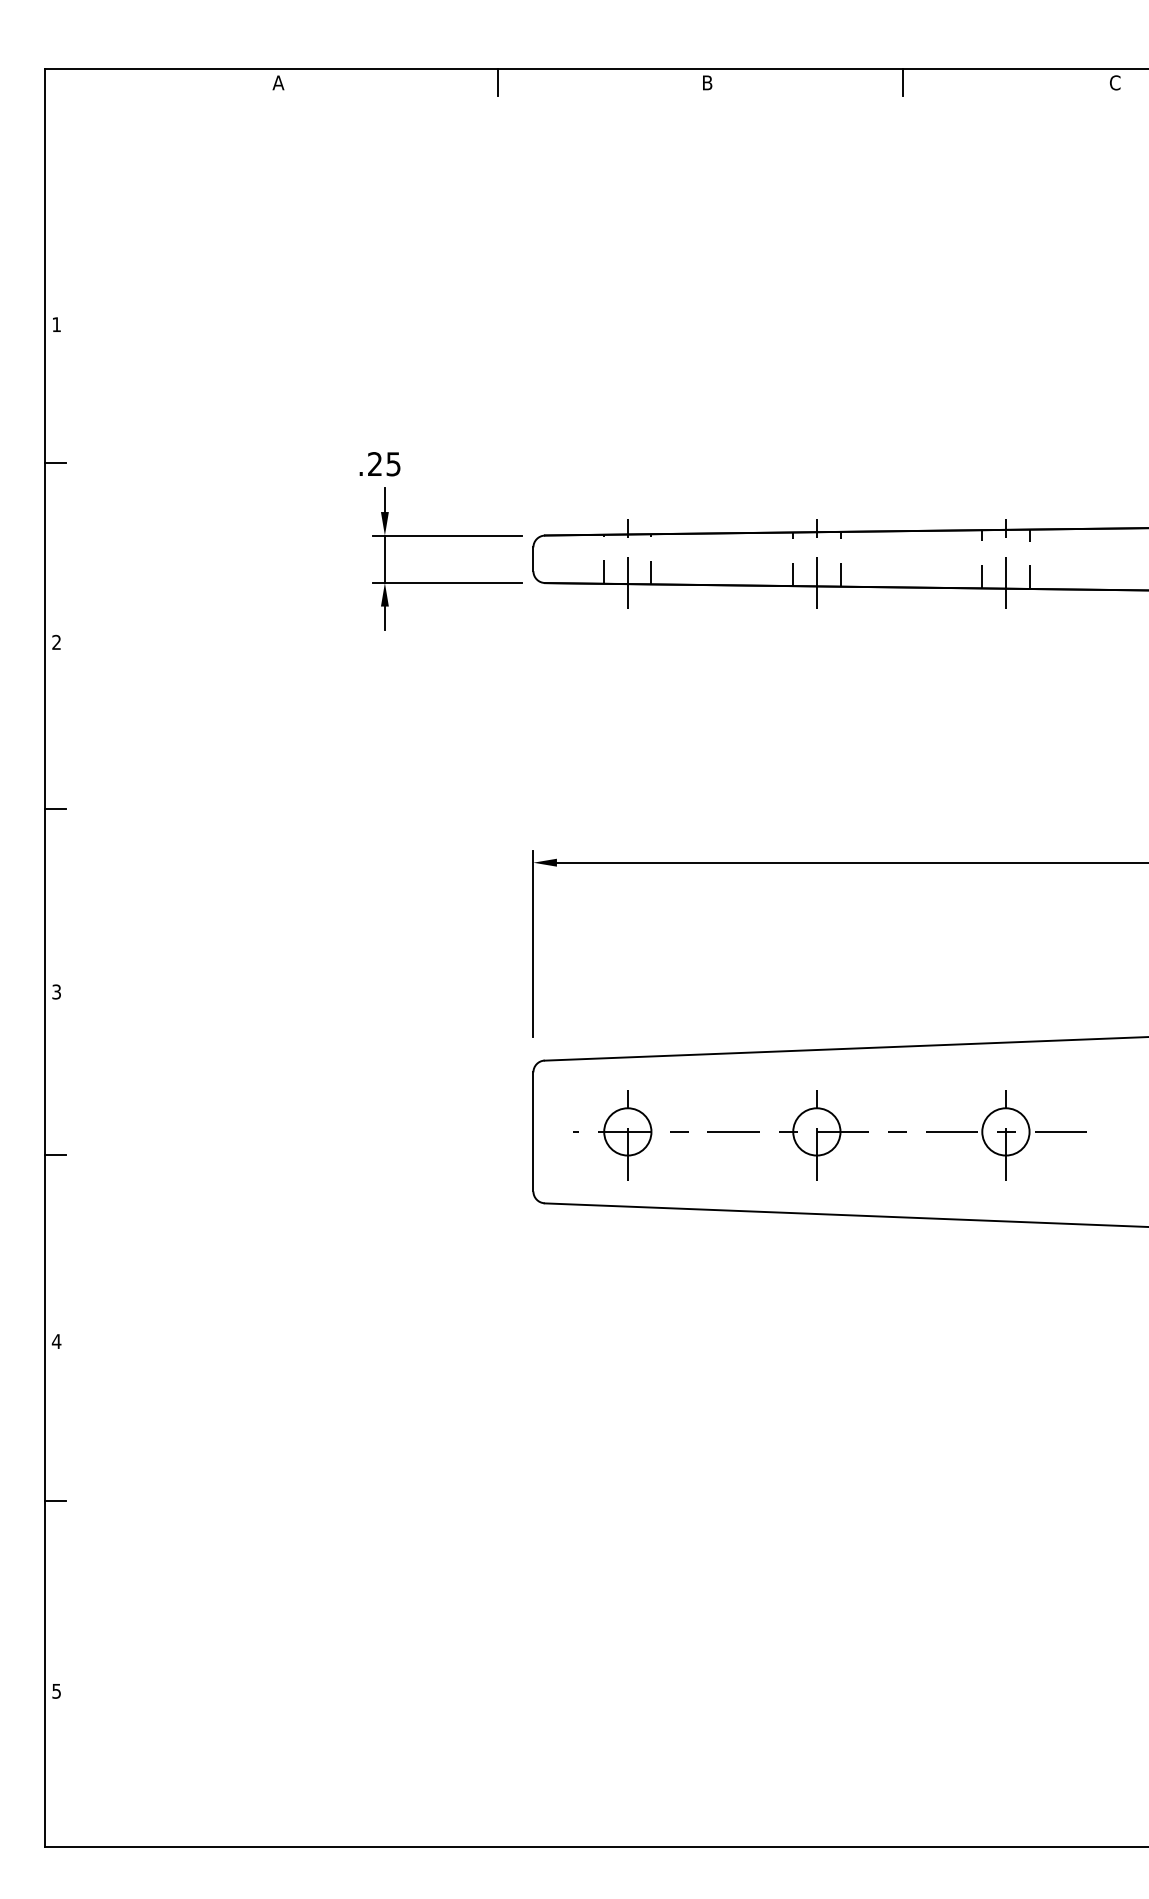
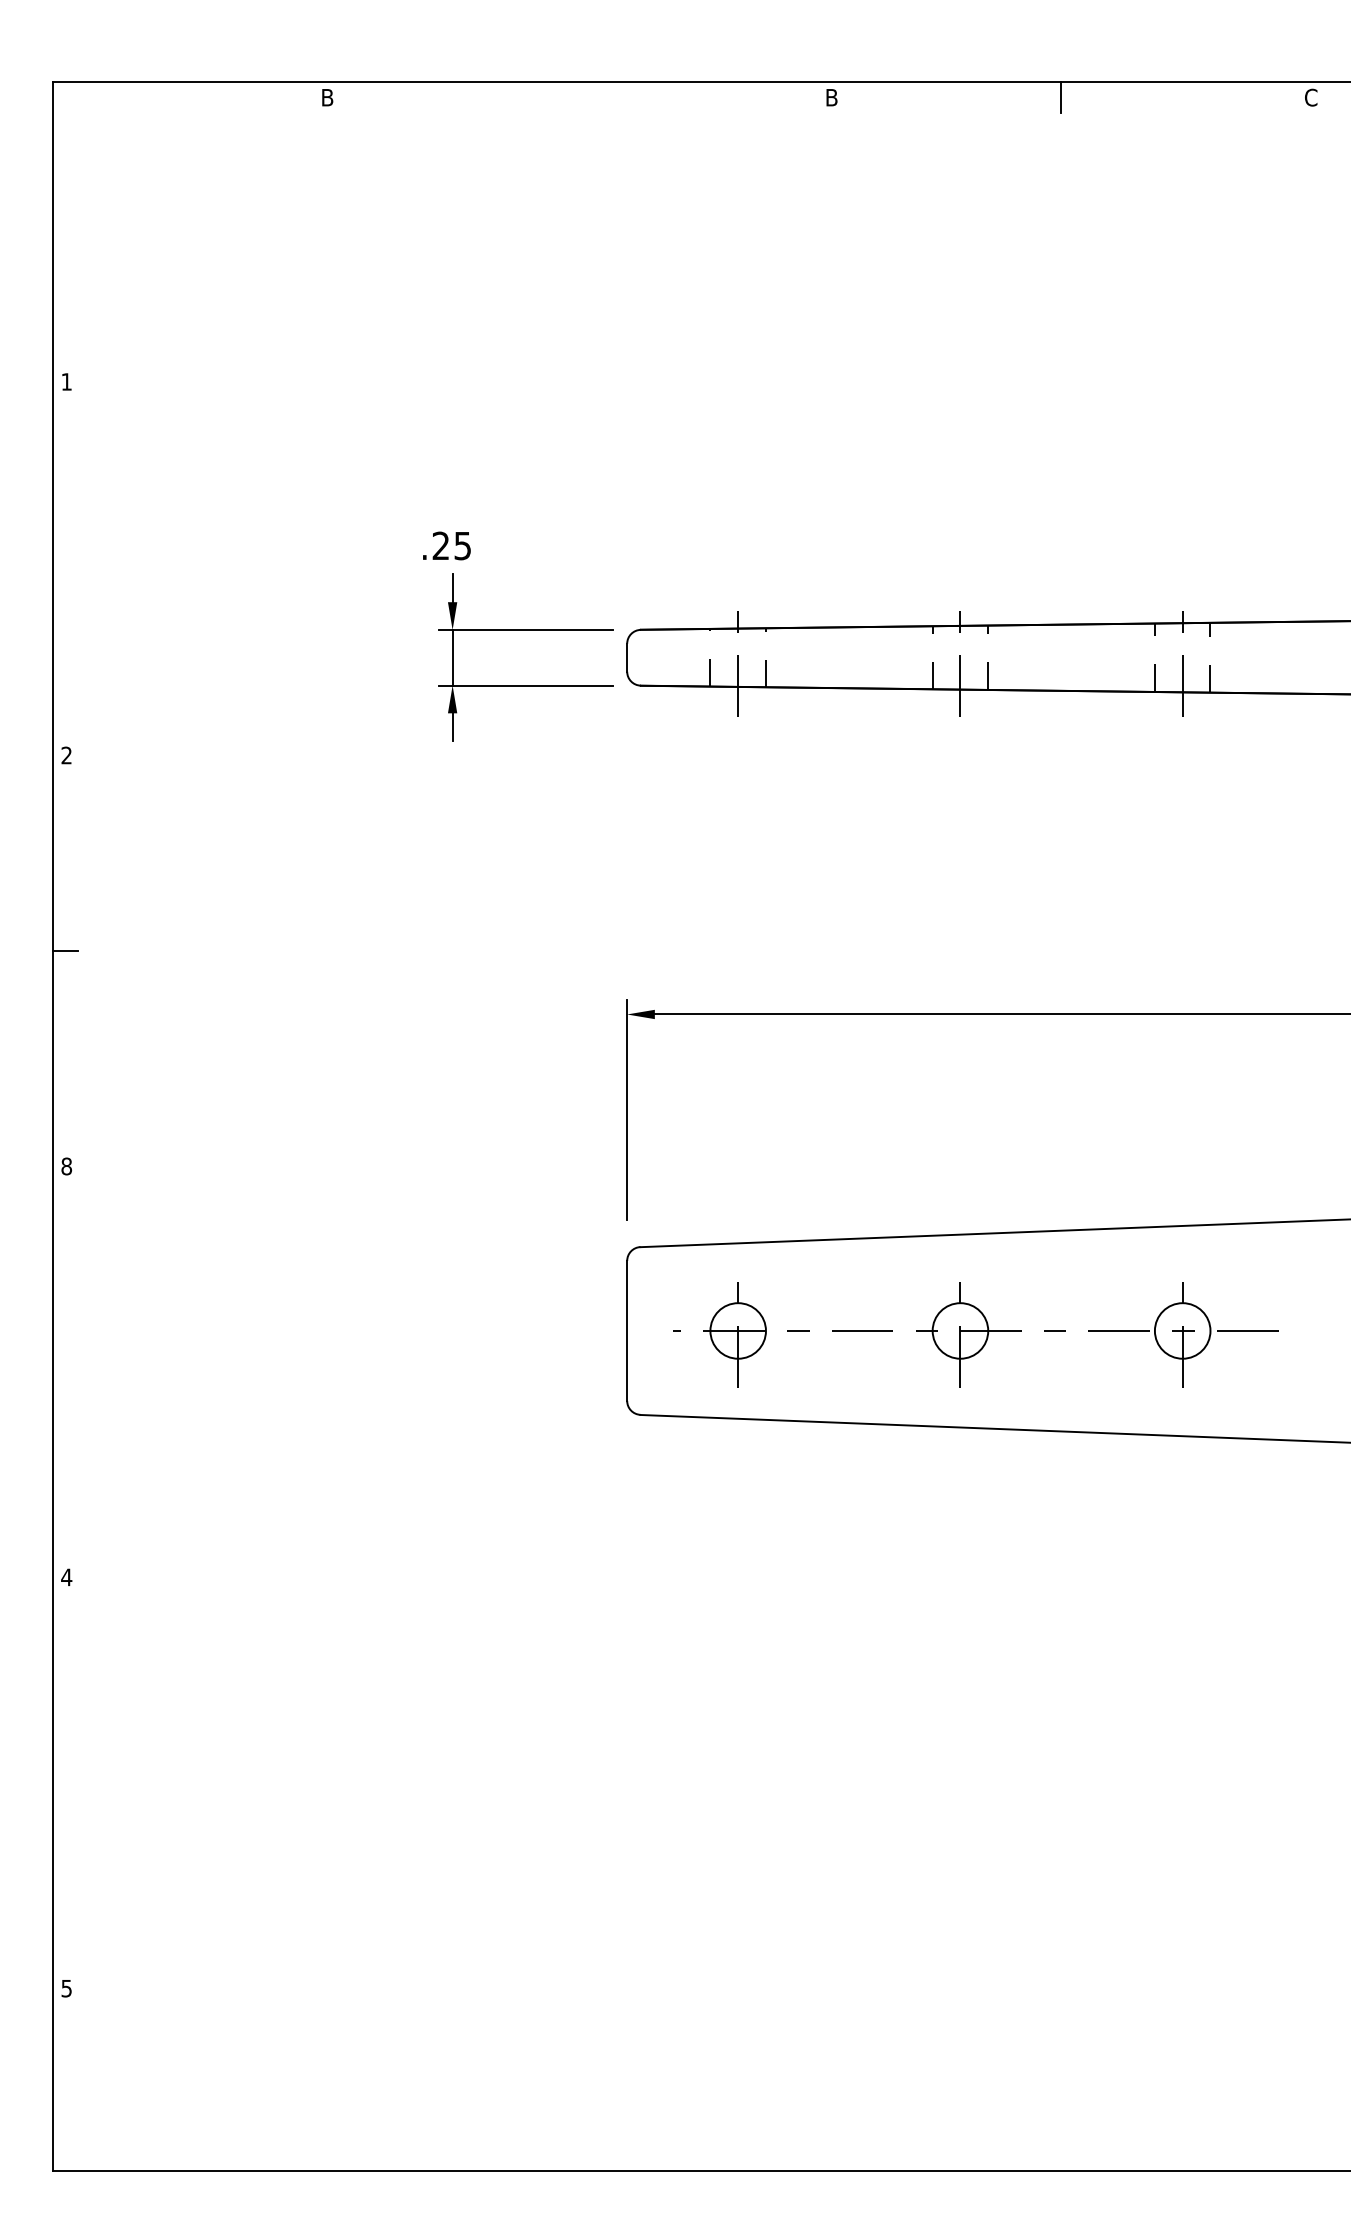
line: (497, 81) -> (585, 96), removed
text: (278, 82) -> (327, 97), A -> B
line: (54, 462) -> (64, 544), removed
text: (56, 992) -> (66, 1166), 3 -> 8
line: (54, 1154) -> (64, 1357), removed
line: (54, 1500) -> (64, 1764), removed

